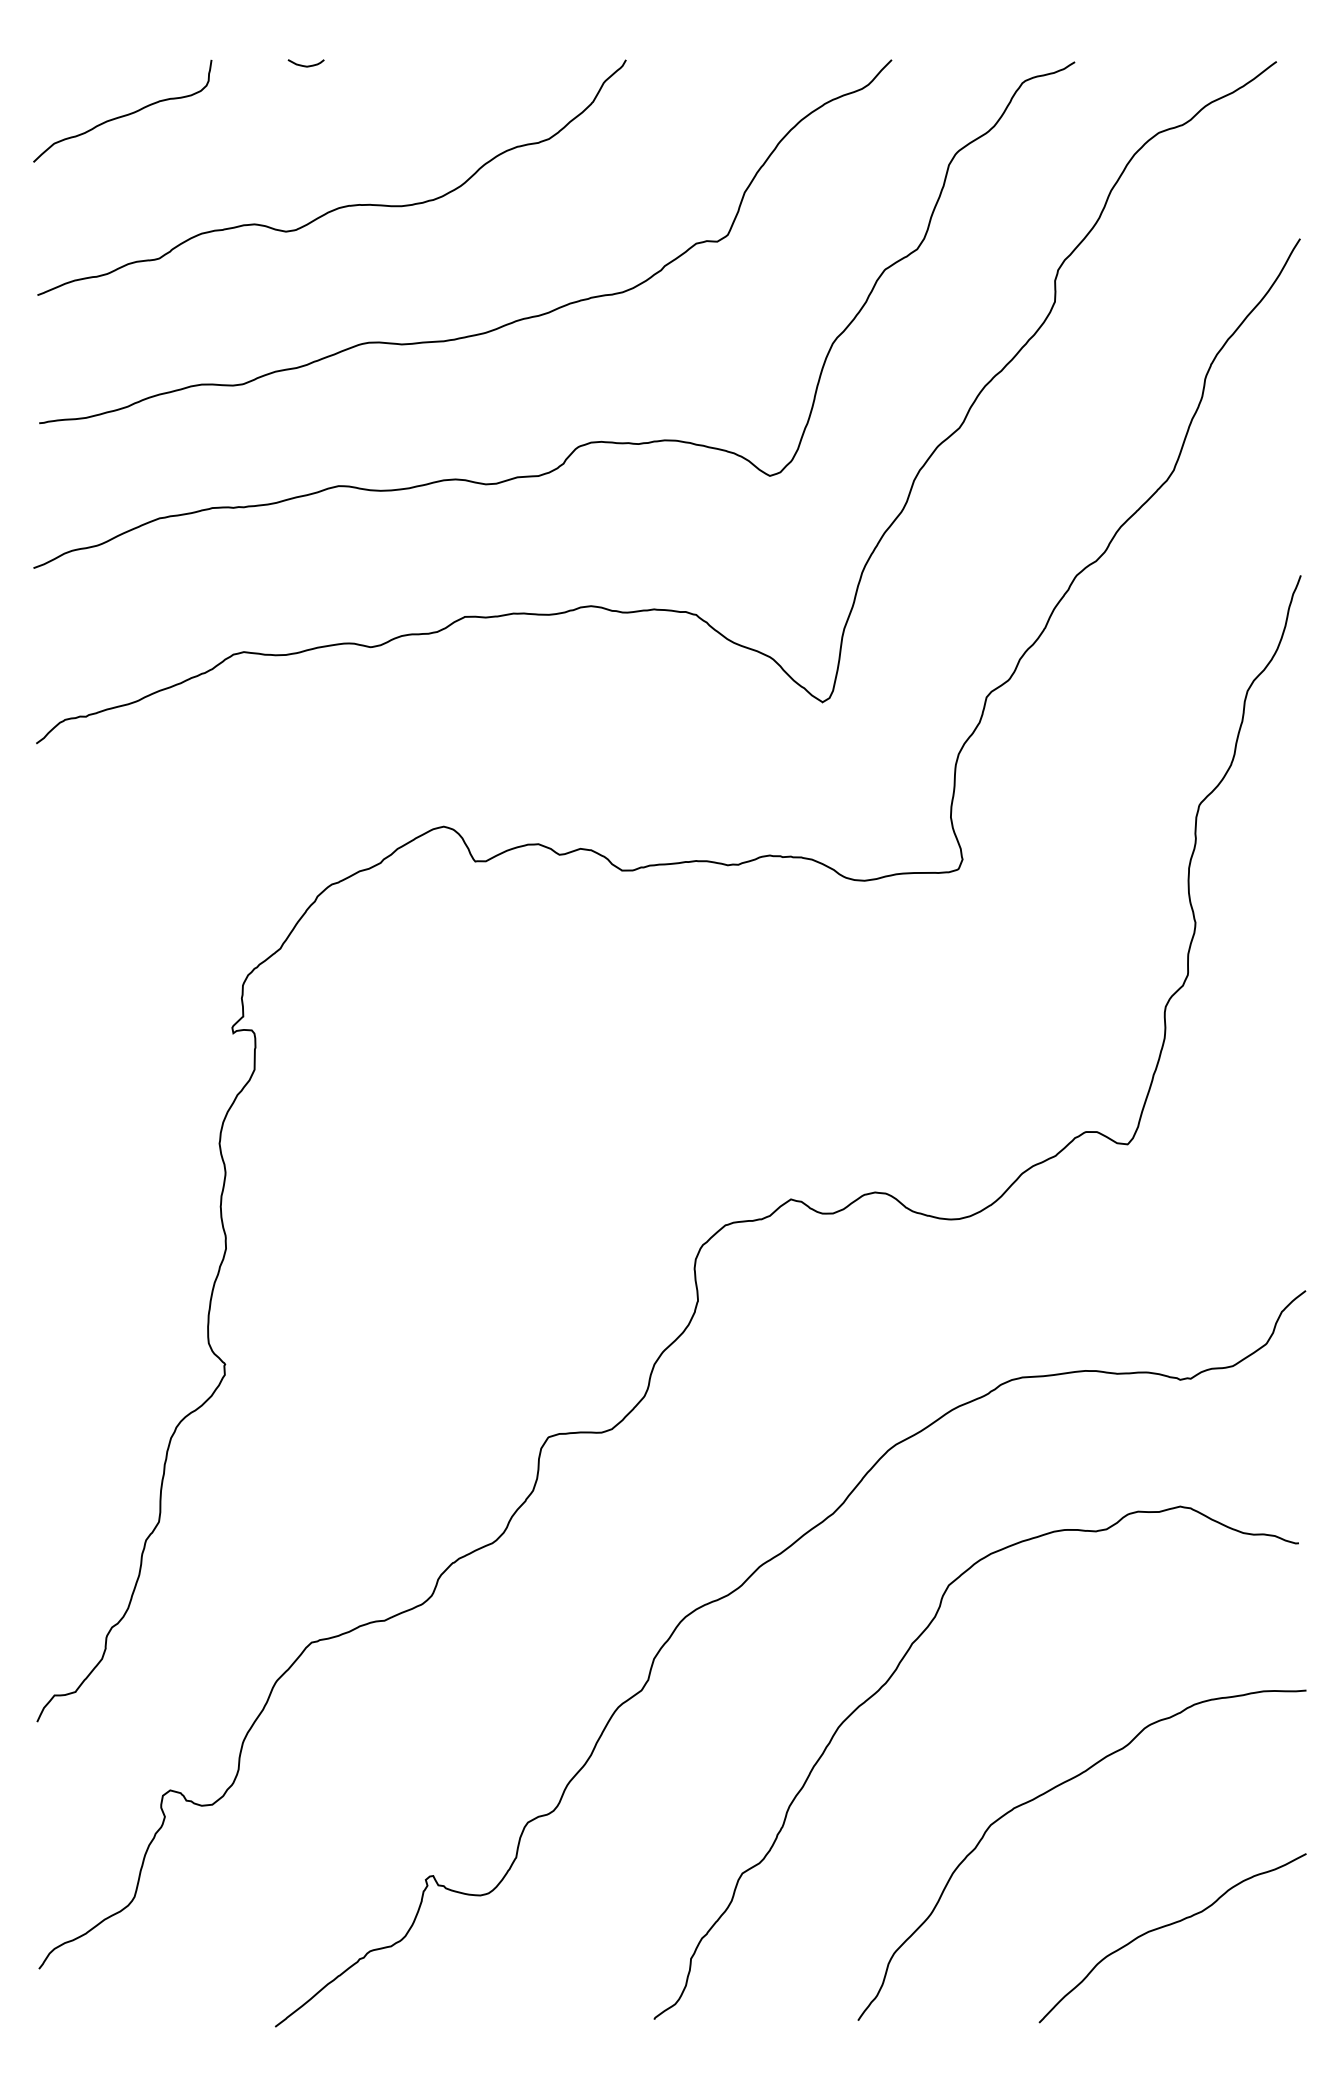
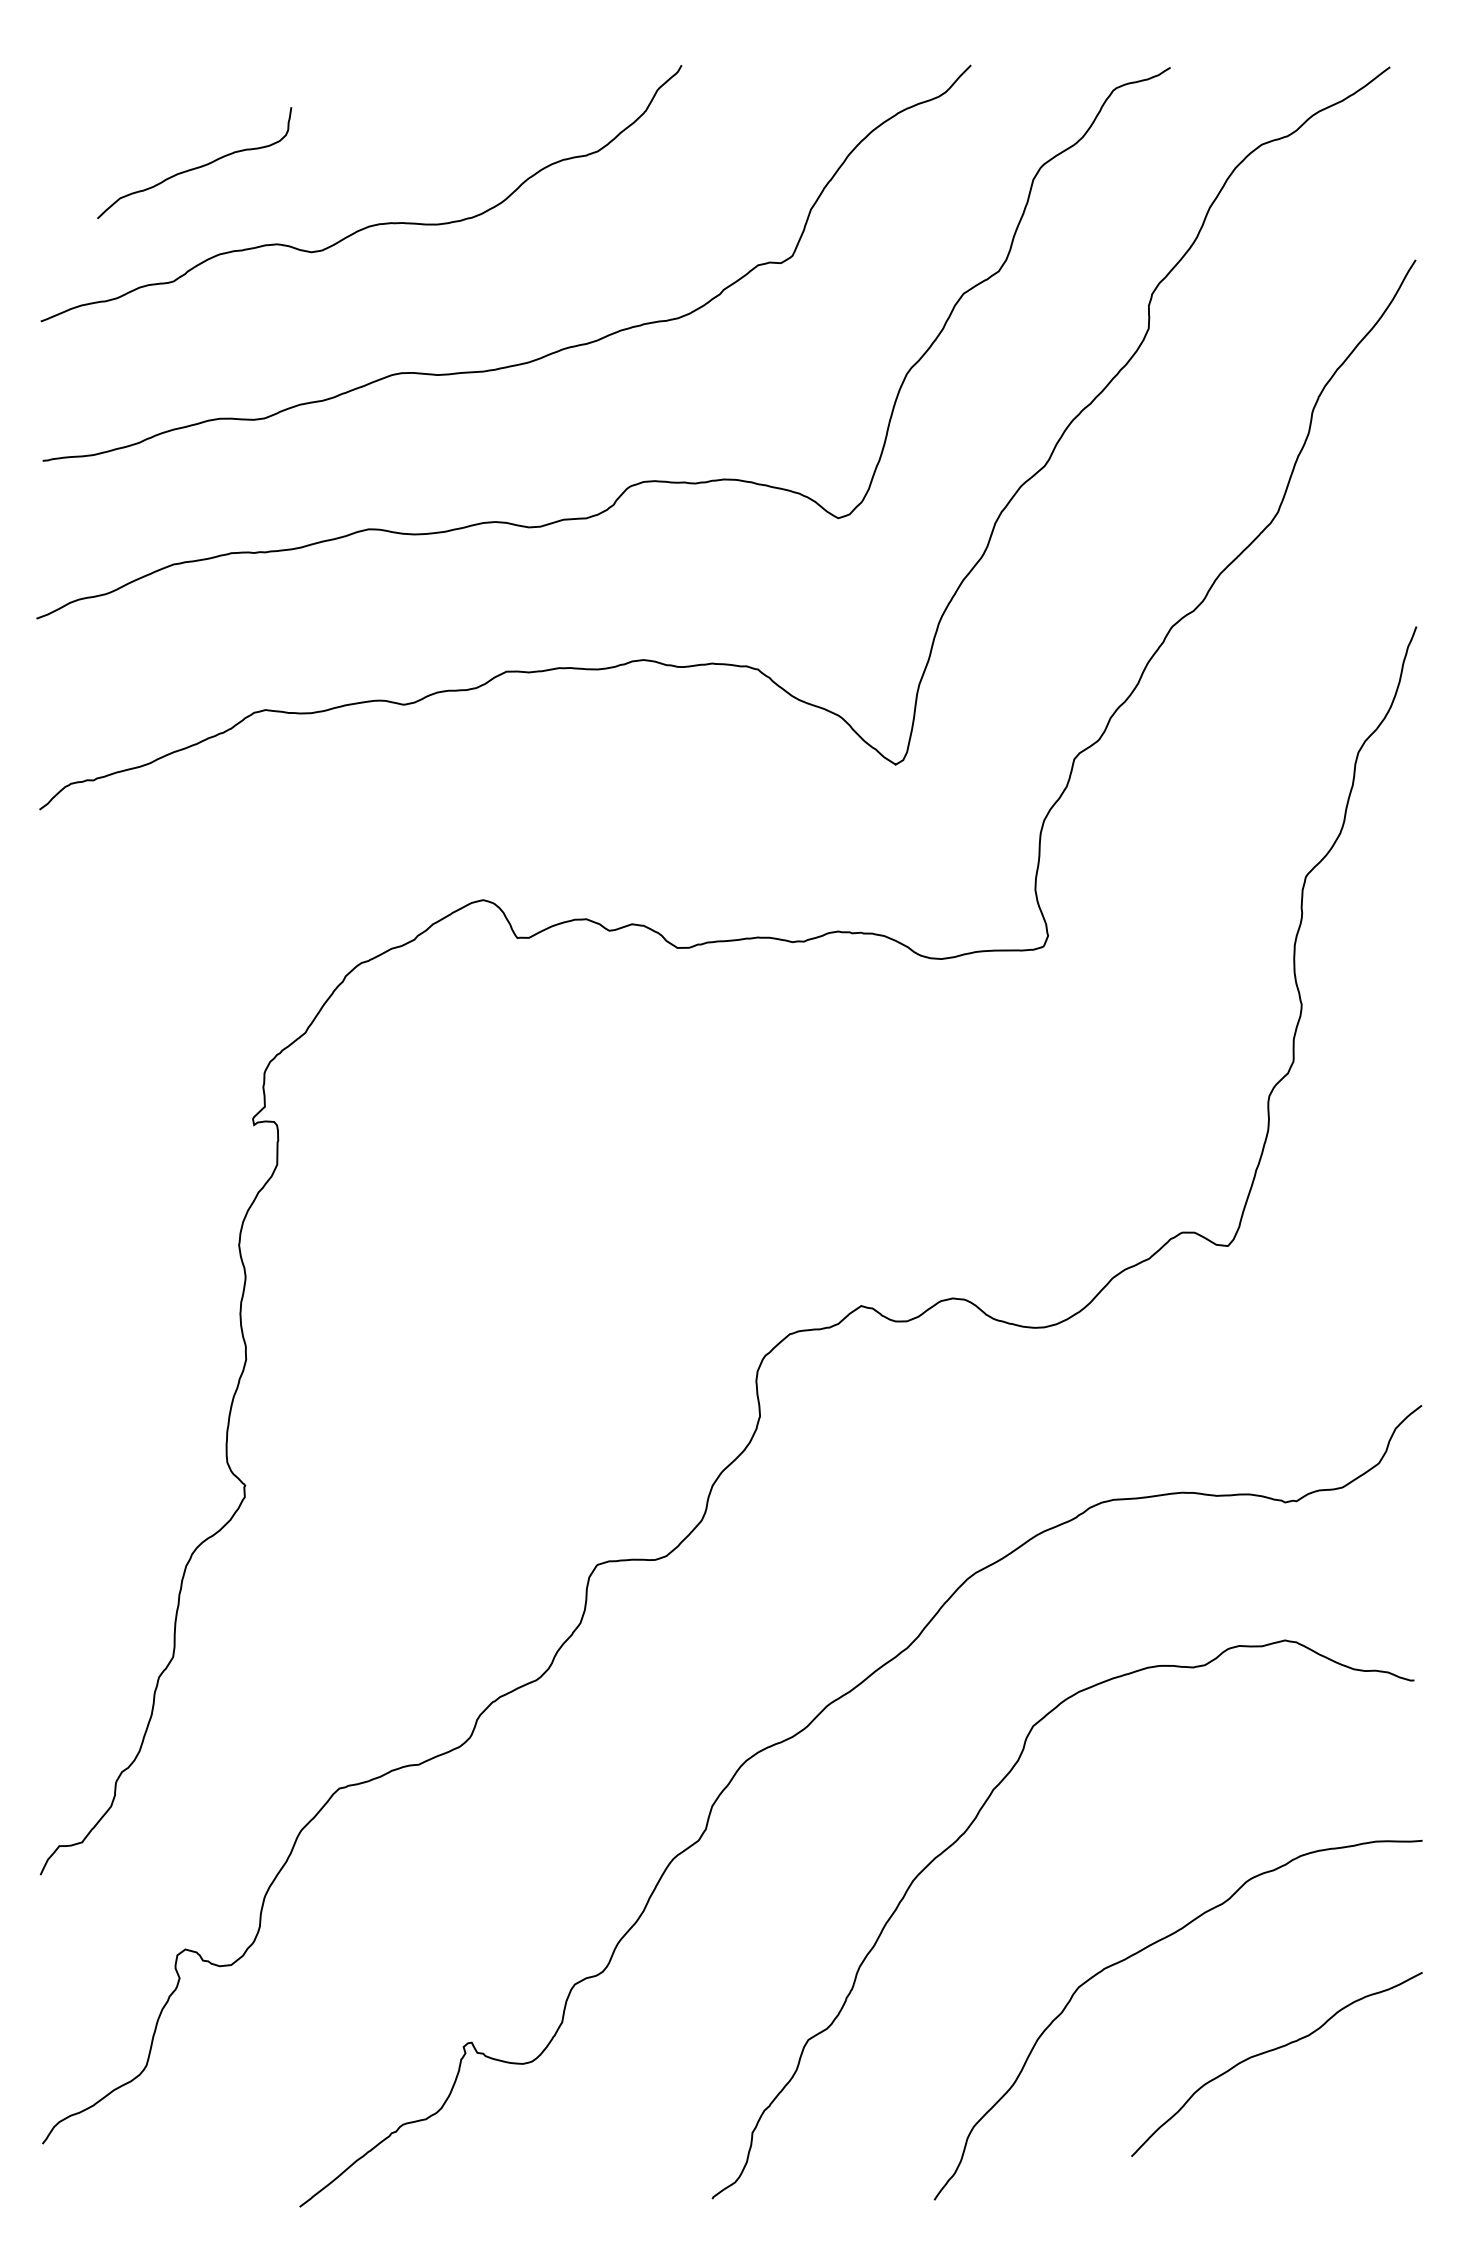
curve: (306, 65) -> (333, 71), removed
curve: (122, 115) -> (194, 167), moved
curve: (1167, 1926) -> (1271, 2051), moved

